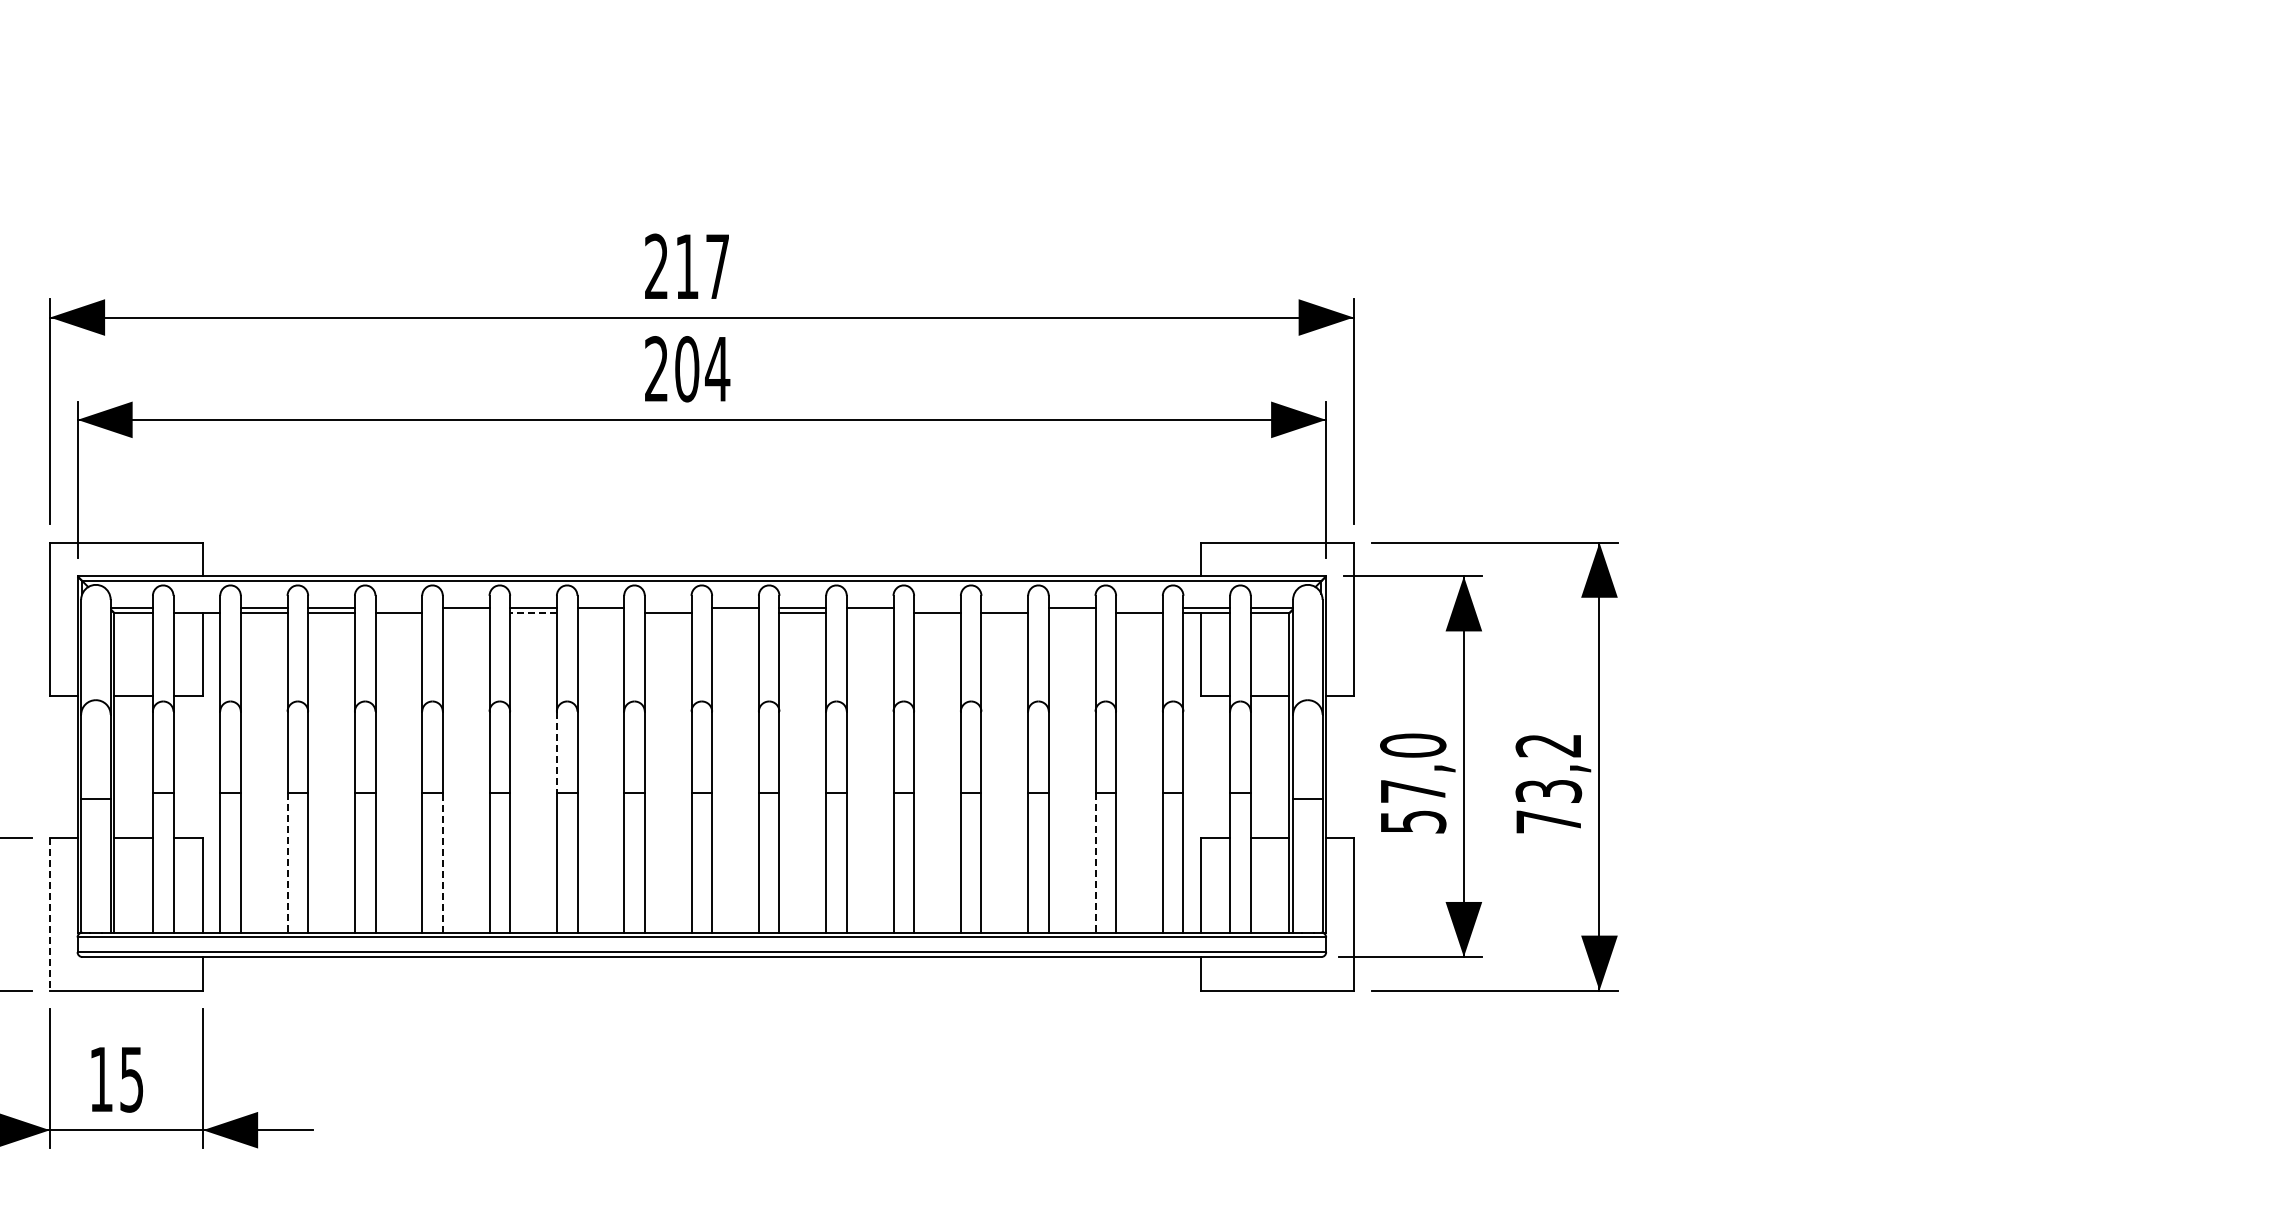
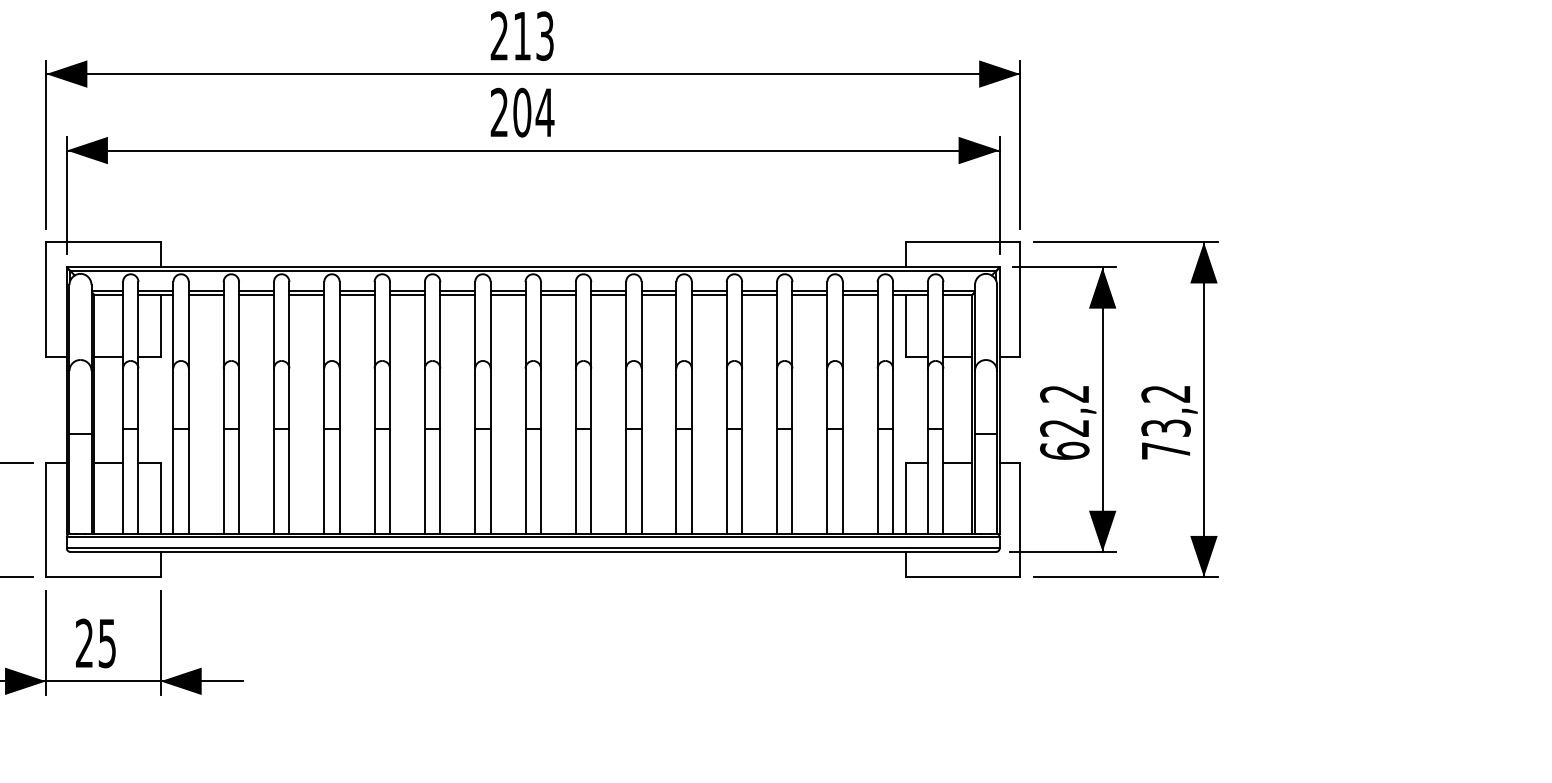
text: (717, 266) -> (544, 35), 217 -> 213
line: (196, 608) -> (155, 291), added
line: (398, 608) -> (306, 291), added
line: (667, 608) -> (507, 291), added
line: (937, 608) -> (709, 291), added
line: (1004, 608) -> (759, 291), added
line: (1139, 608) -> (860, 291), added
line: (465, 613) -> (356, 295), added
line: (533, 613) -> (407, 295), dashed -> solid
line: (600, 613) -> (457, 295), added
line: (735, 613) -> (558, 295), added
line: (869, 613) -> (658, 295), added
line: (1071, 613) -> (809, 295), added
line: (556, 752) -> (424, 399), dashed -> solid
text: (1413, 783) -> (1064, 422), 57,0 -> 62,2
line: (287, 862) -> (223, 481), dashed -> solid
line: (442, 862) -> (339, 481), dashed -> solid
line: (1095, 862) -> (827, 481), dashed -> solid
line: (50, 914) -> (46, 520), dashed -> solid
text: (100, 1078) -> (83, 642), 15 -> 25

